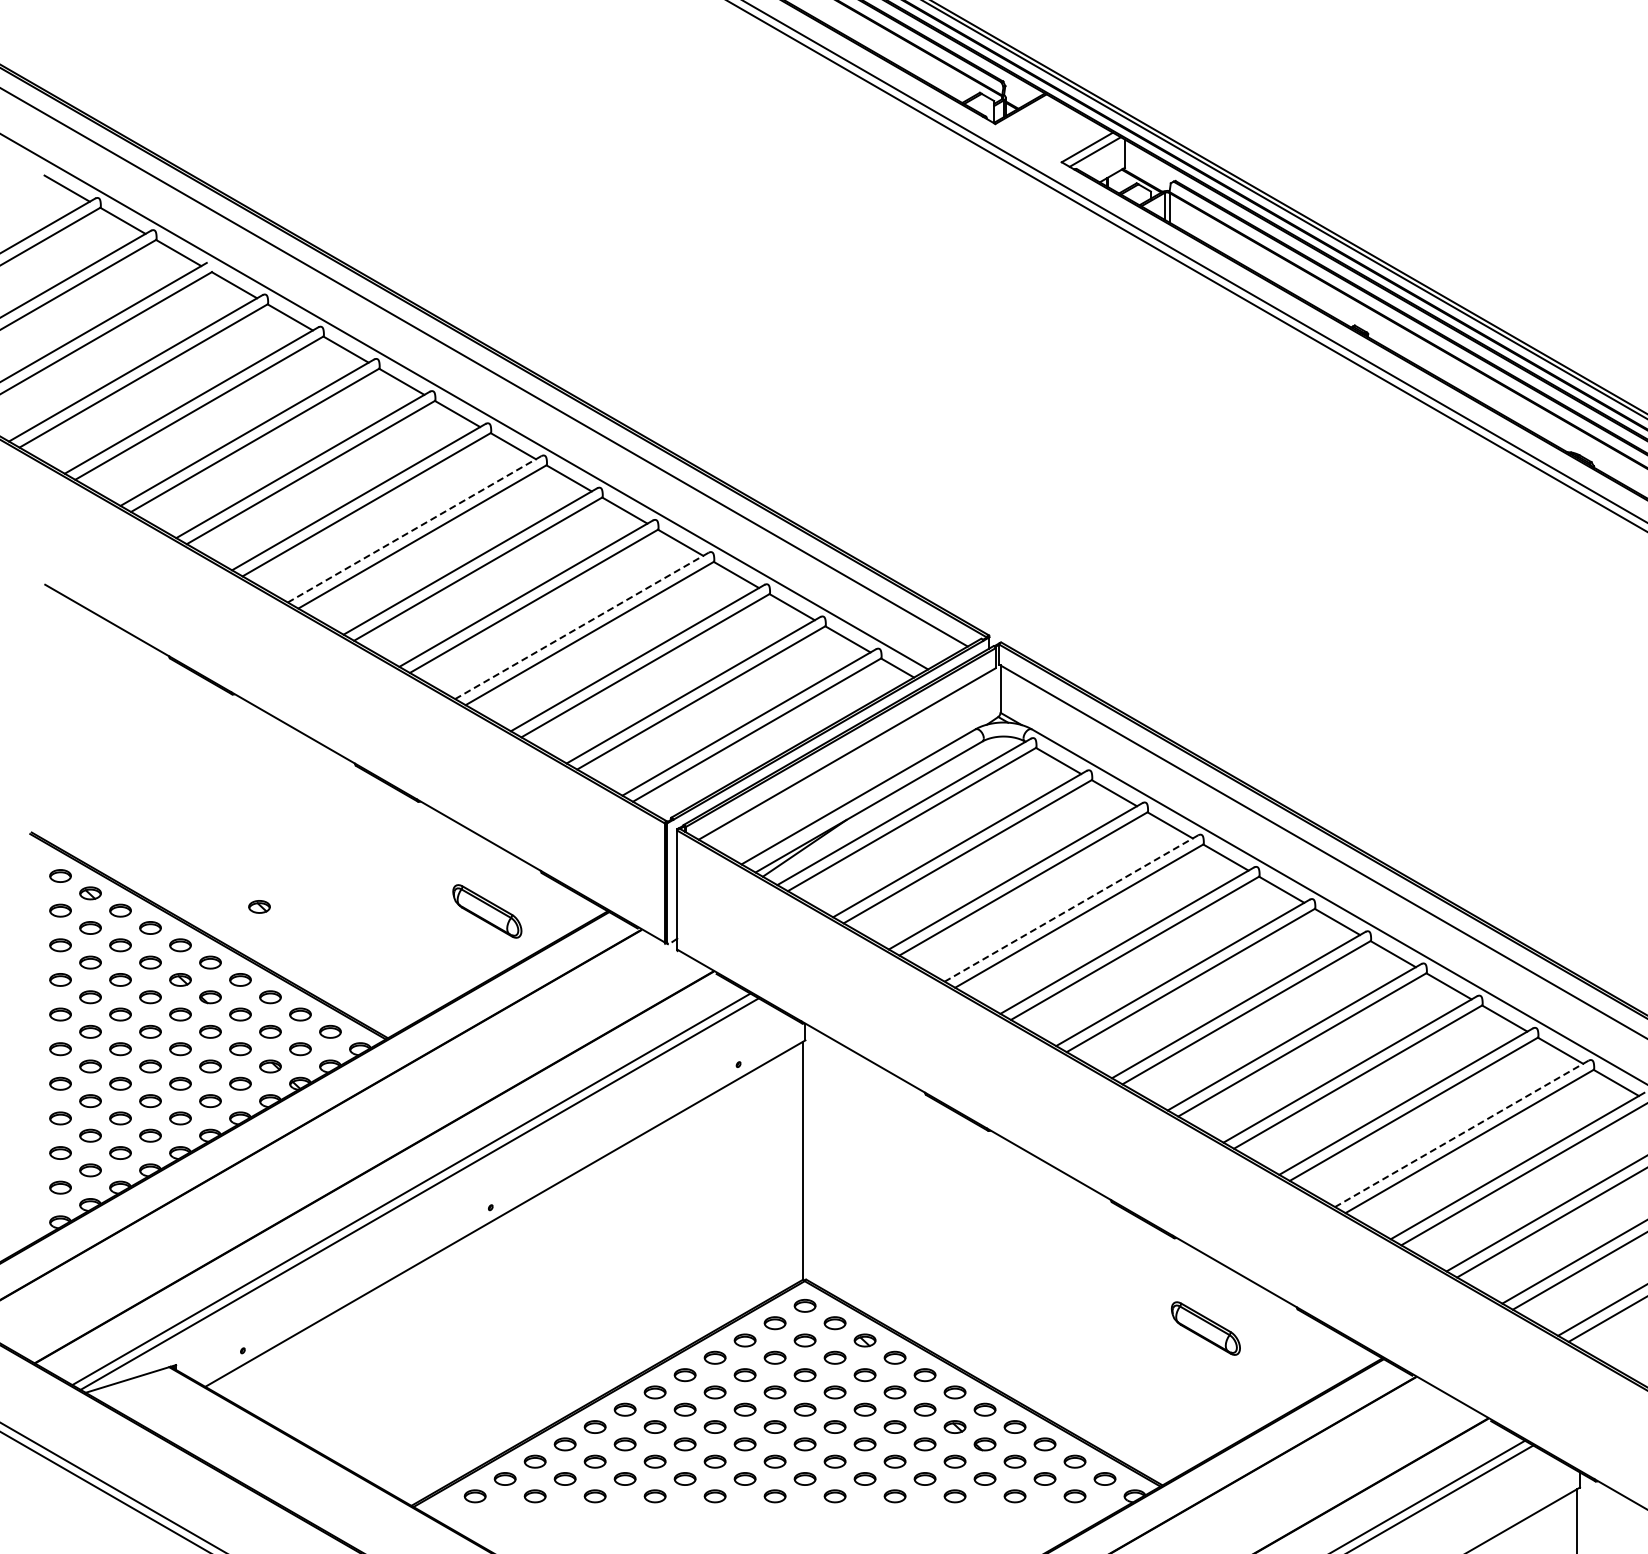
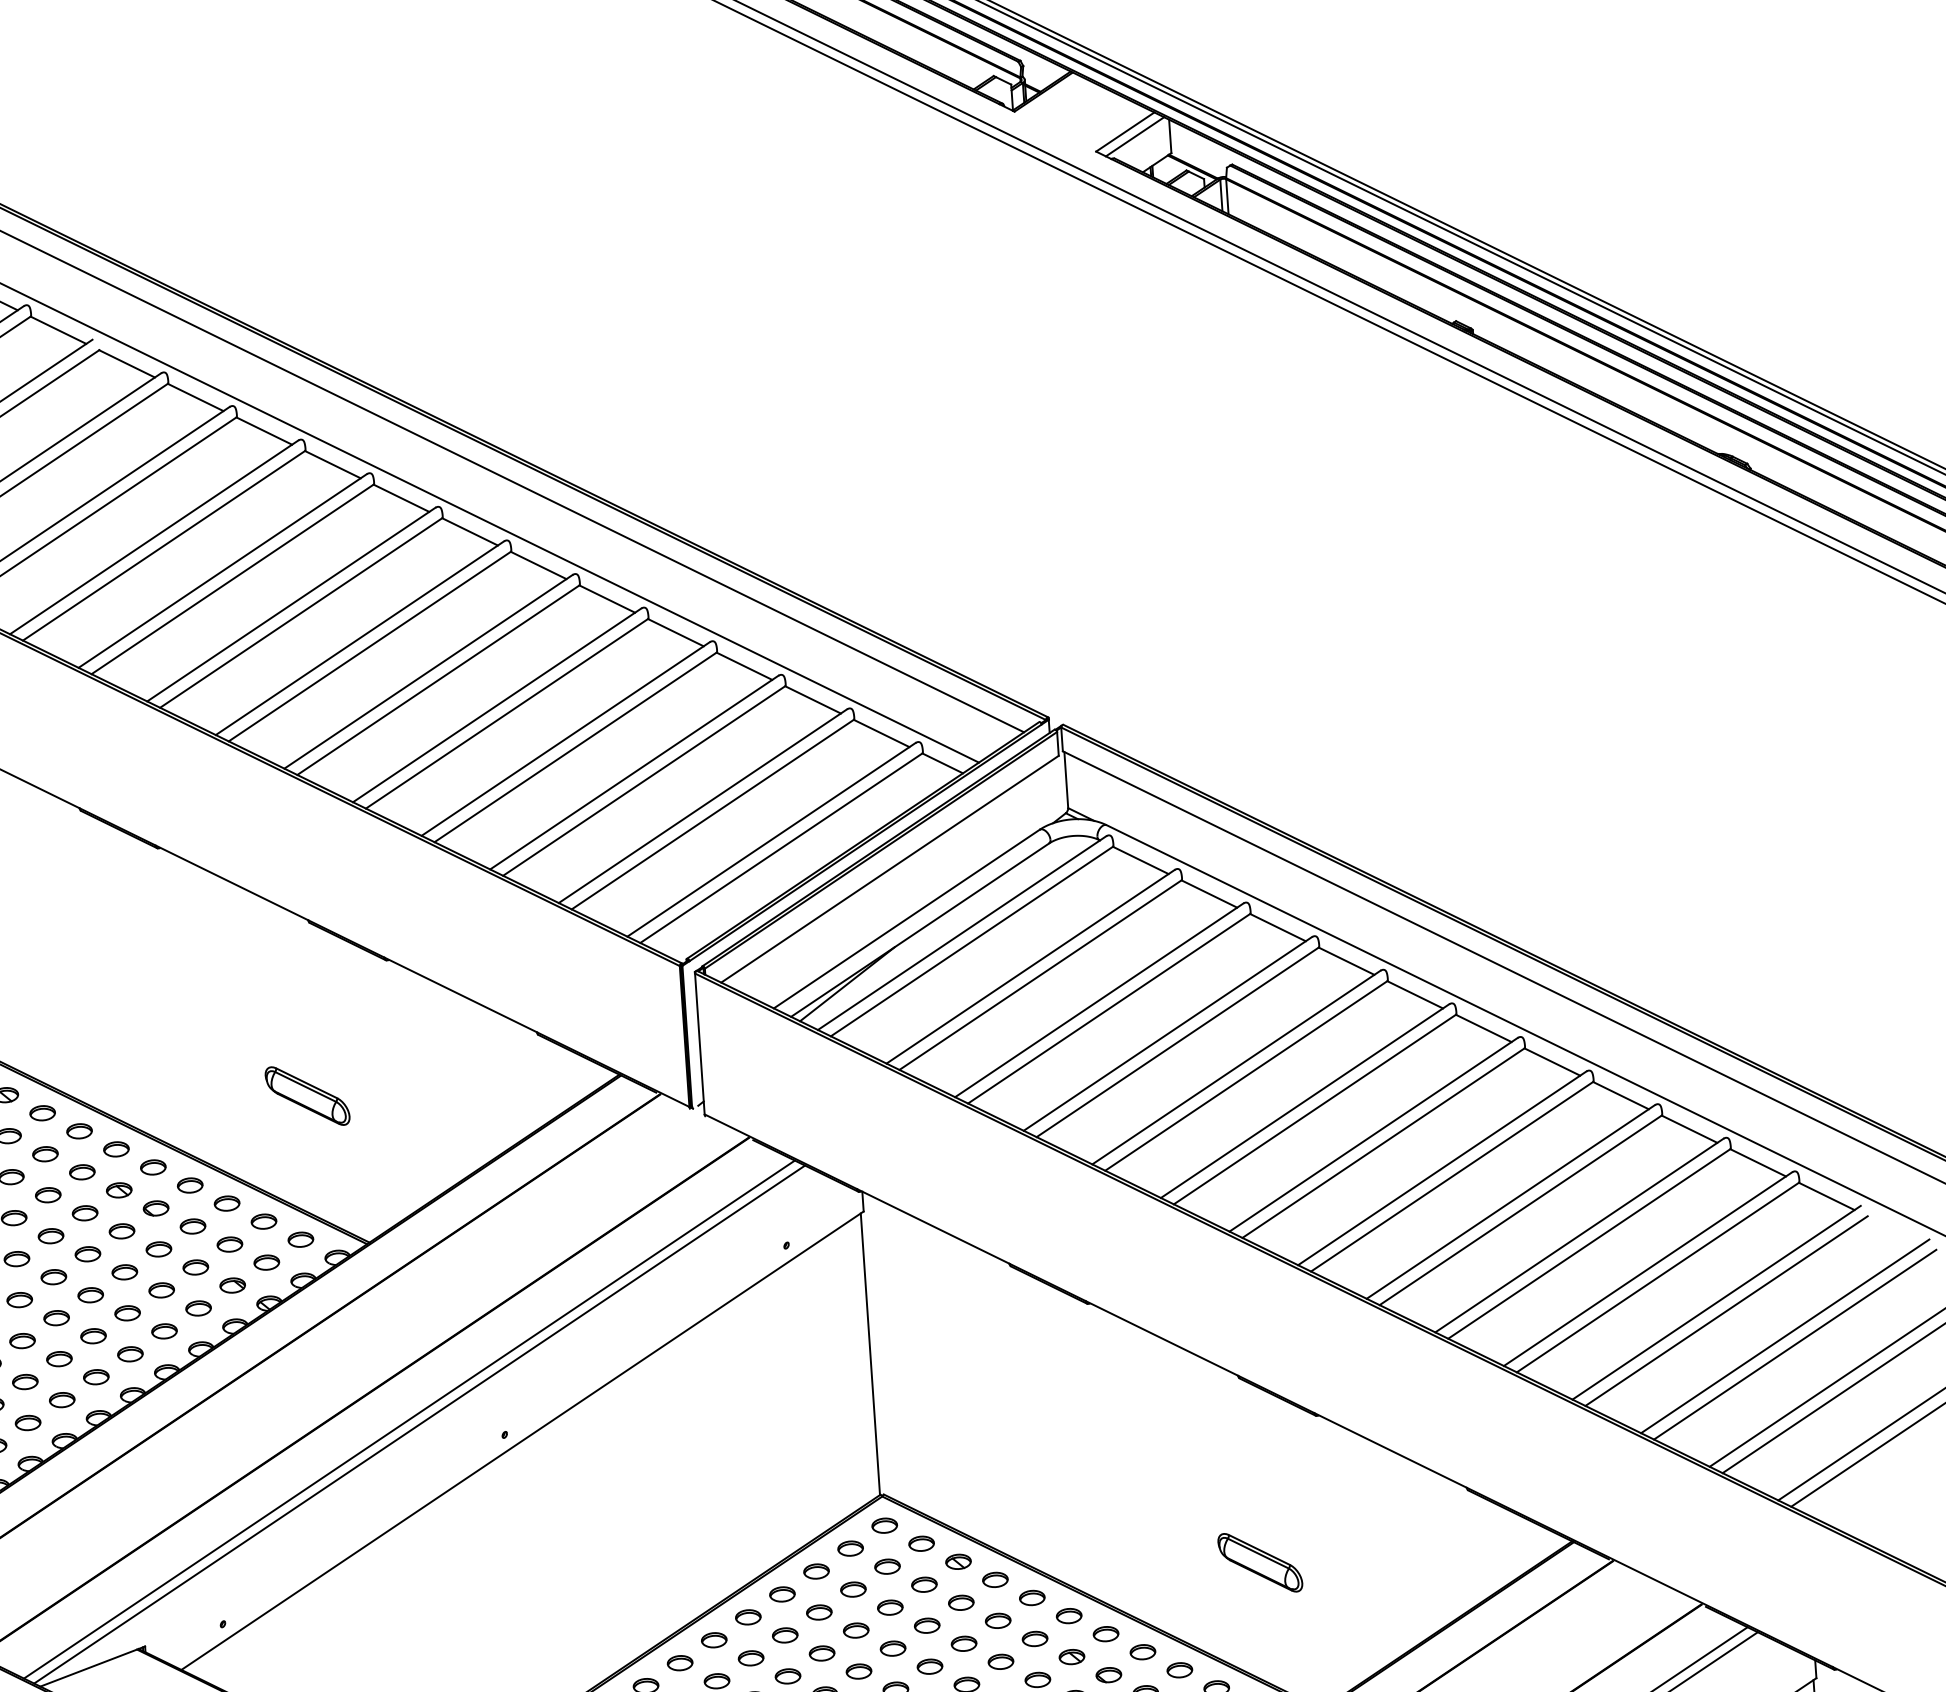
line: (414, 529) -> (359, 638), dashed -> solid
line: (581, 626) -> (565, 739), dashed -> solid
part: (259, 906) -> (206, 1097), removed
line: (1071, 908) -> (1167, 1033), dashed -> solid
part: (487, 911) -> (307, 1096), moved
line: (1461, 1134) -> (1647, 1269), dashed -> solid
part: (1205, 1328) -> (1259, 1562), moved

